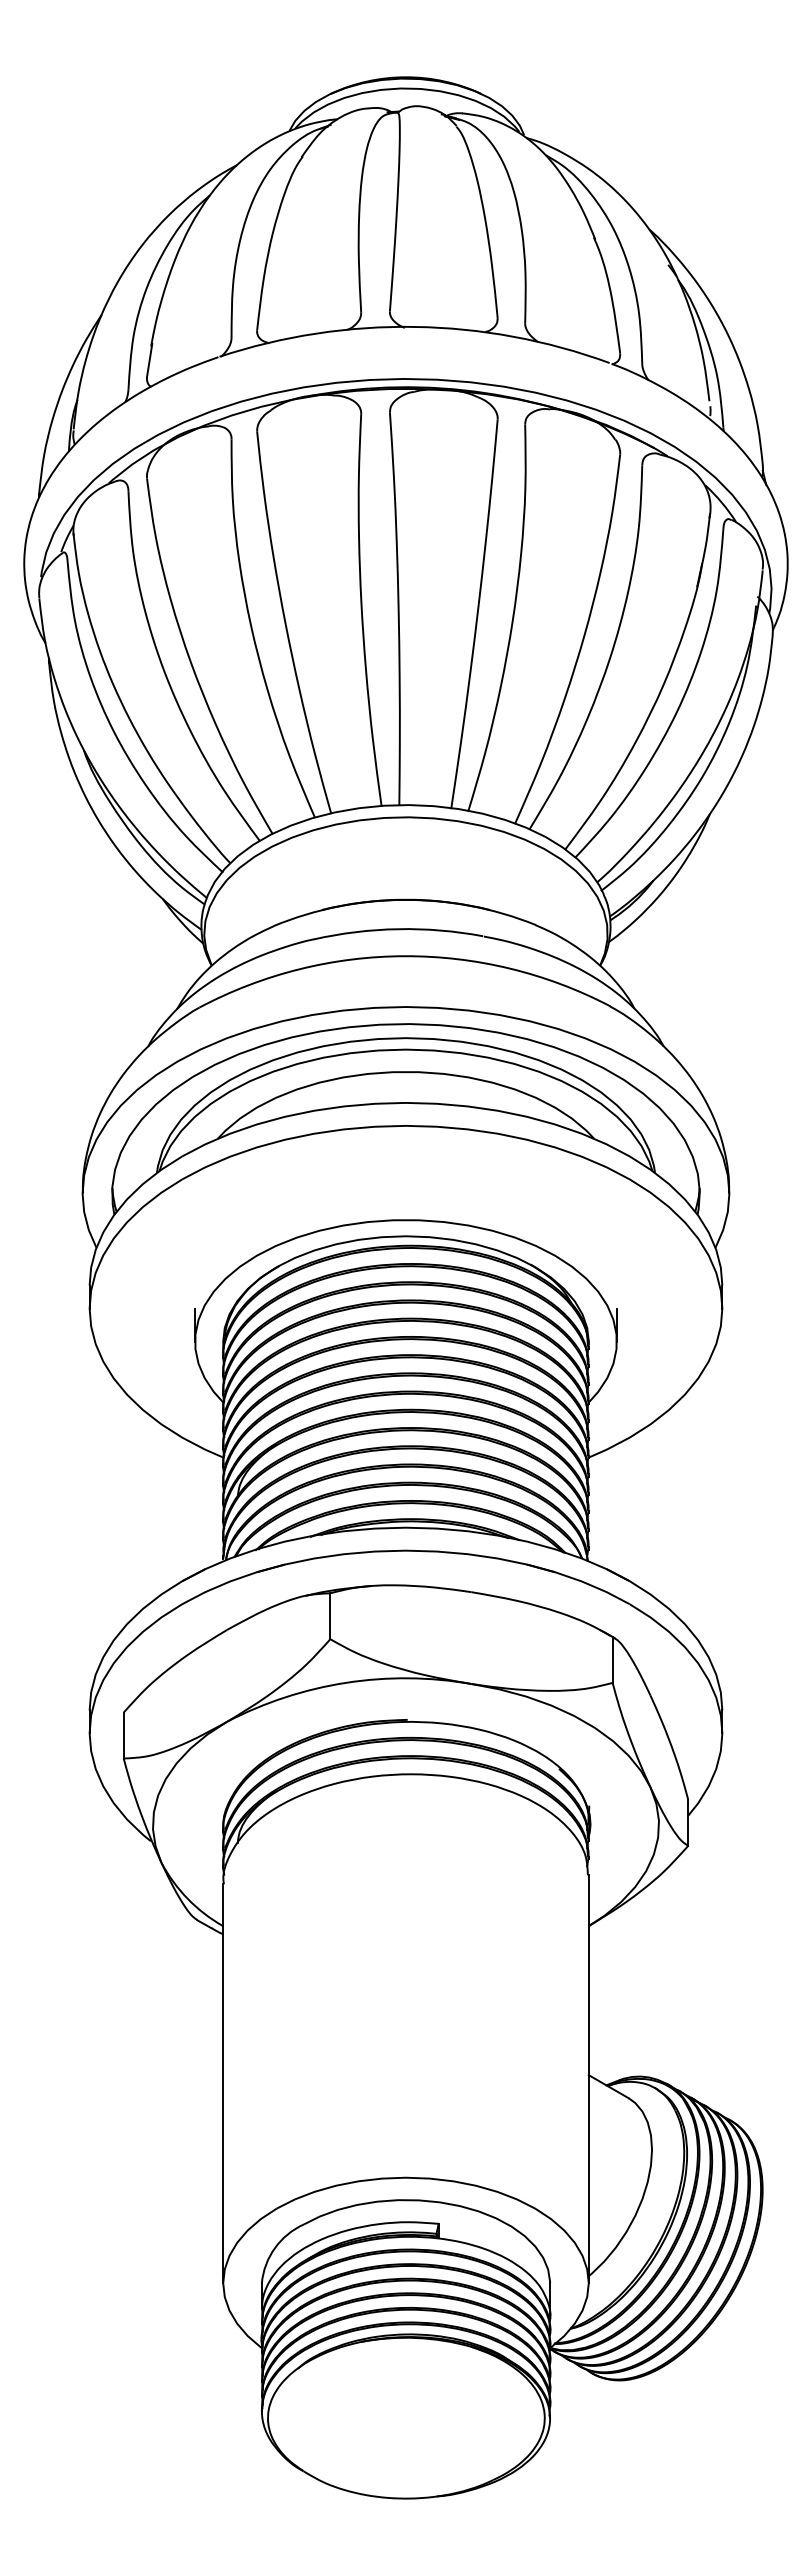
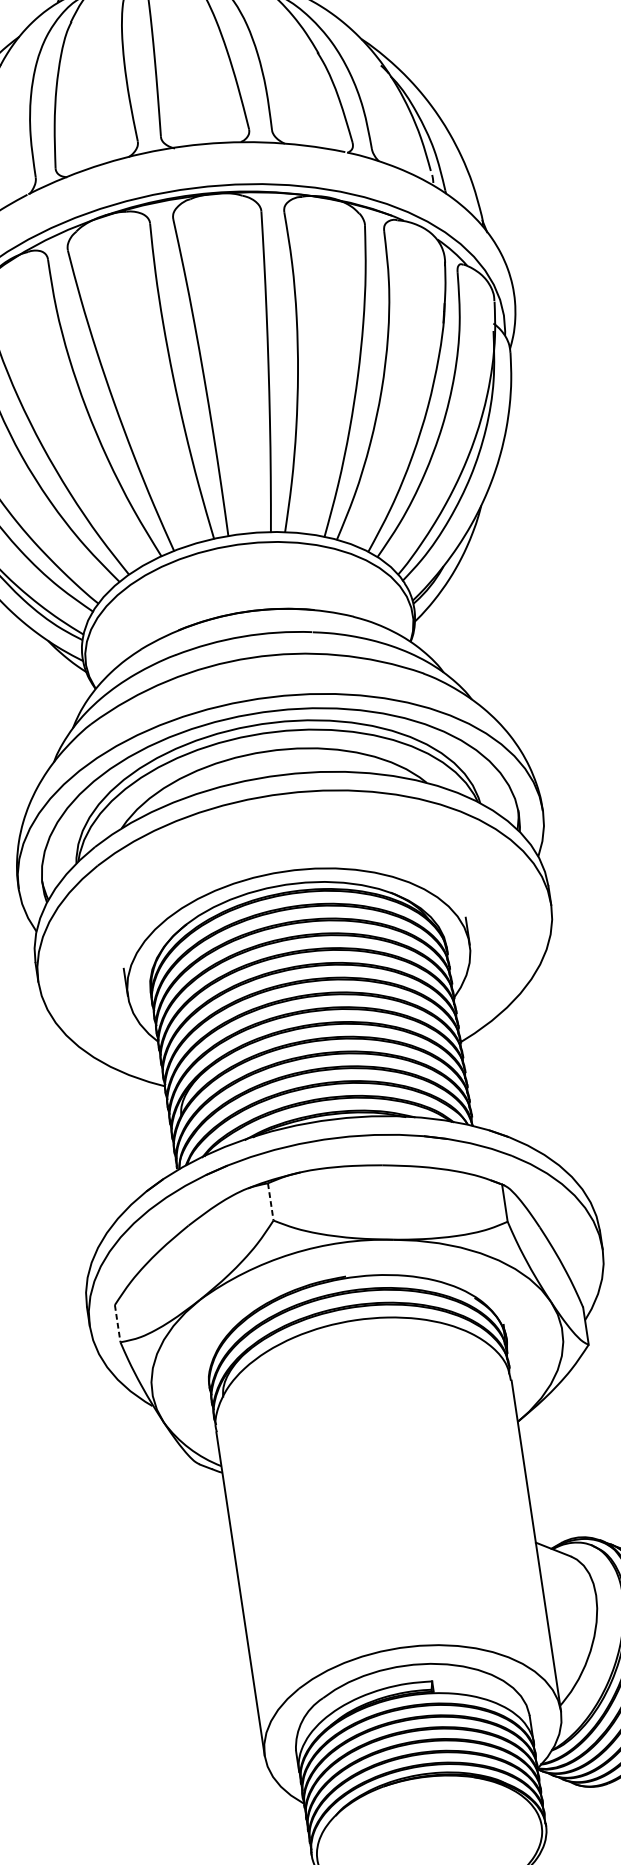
line: (330, 1616) -> (270, 1202), solid -> dashed
line: (123, 1735) -> (117, 1323), solid -> dashed

